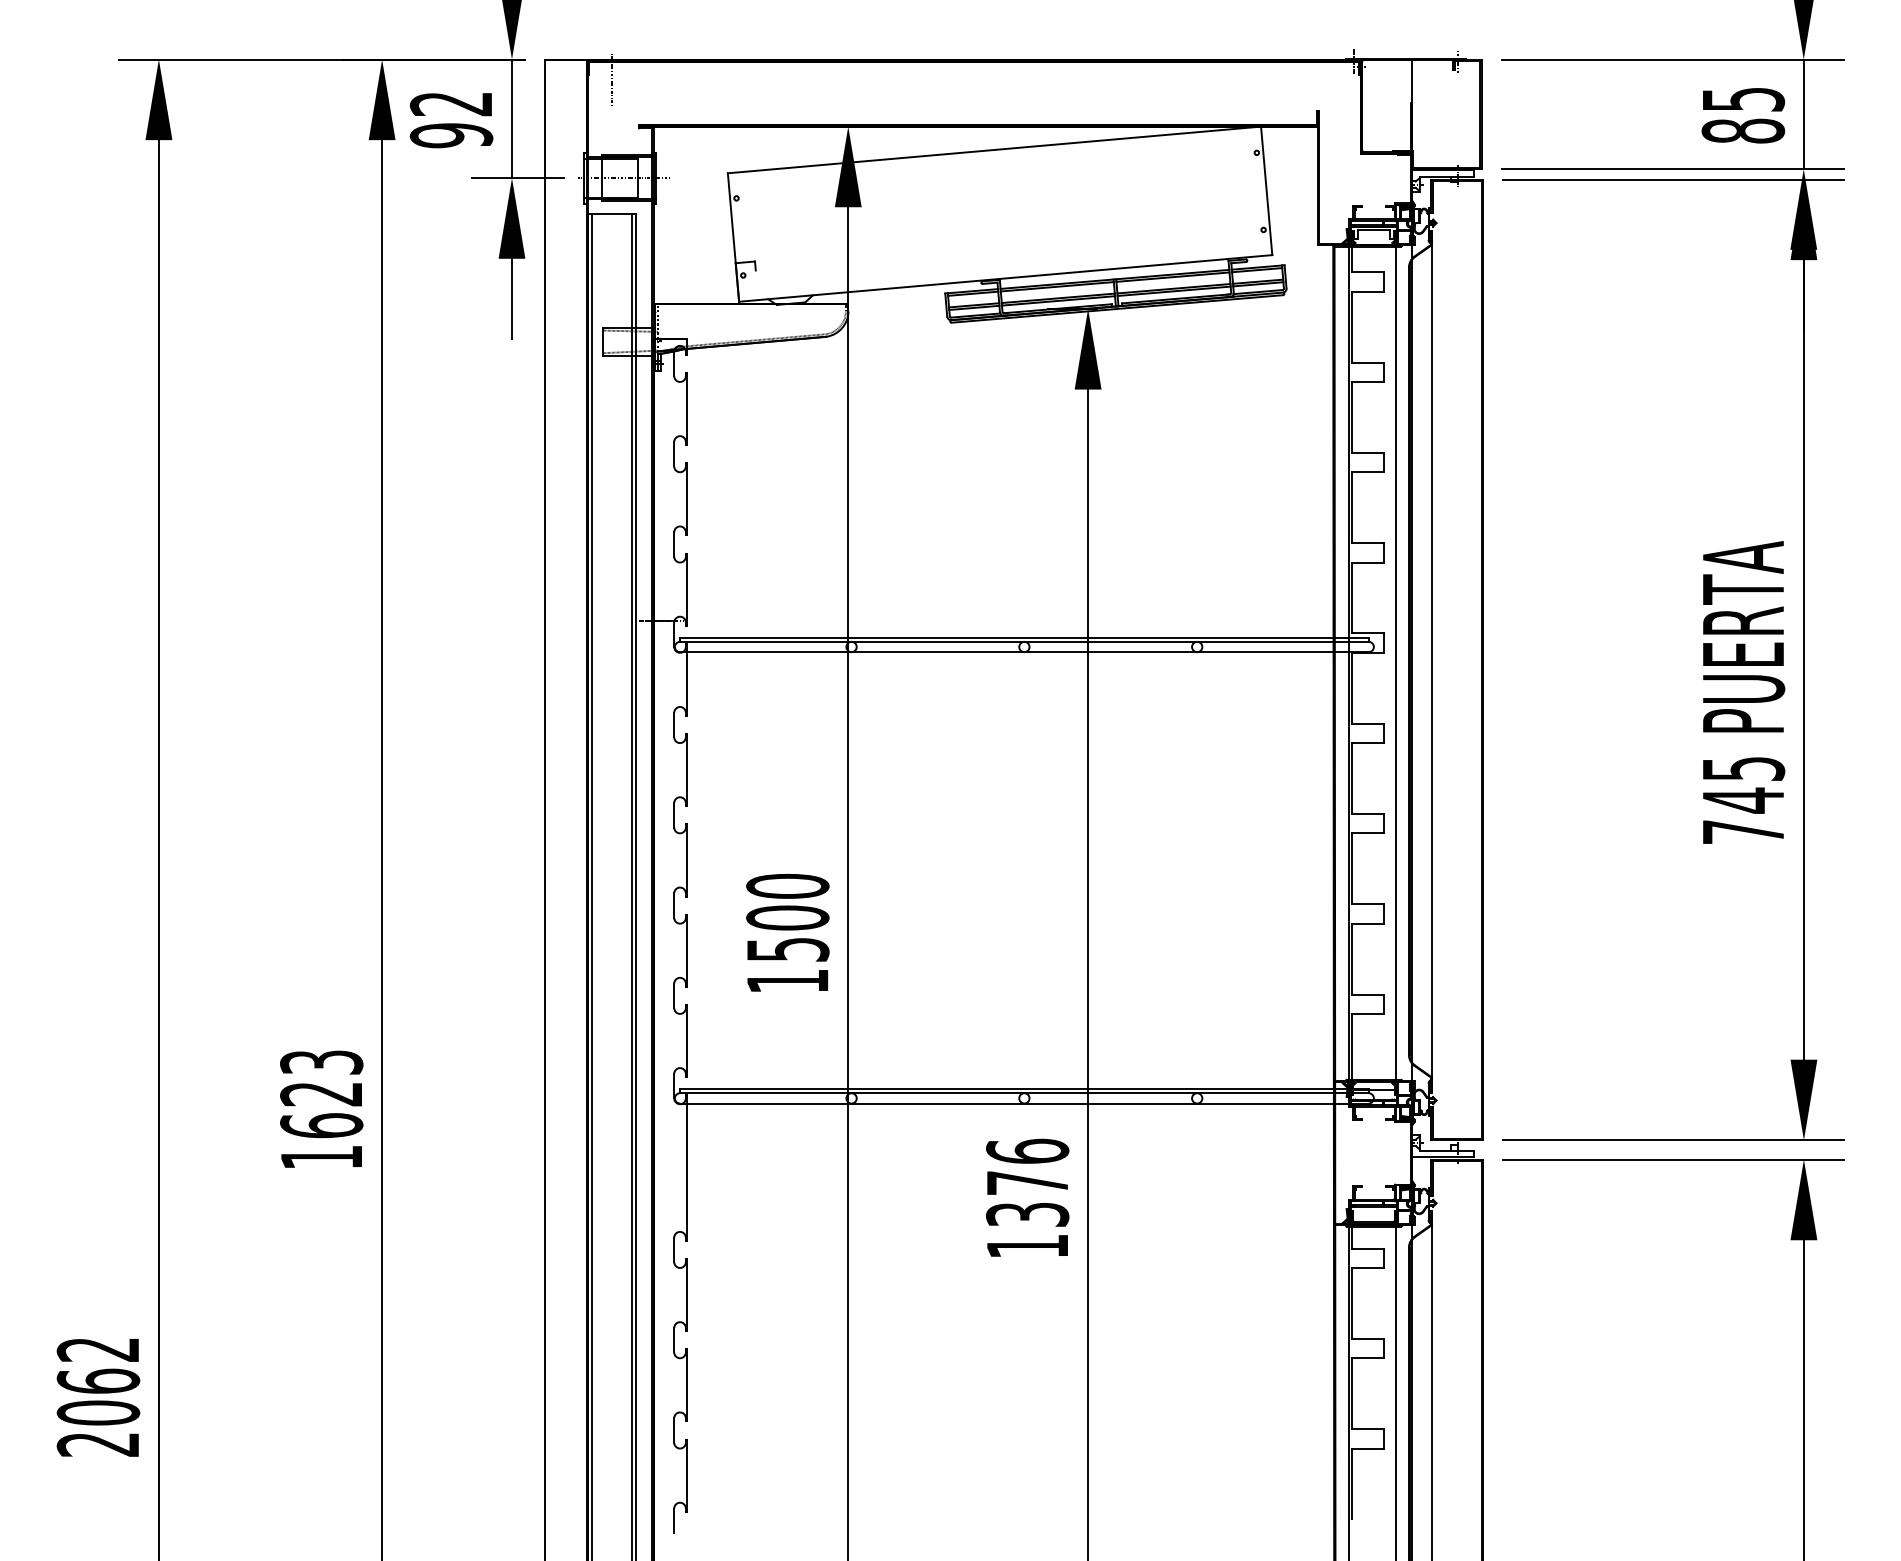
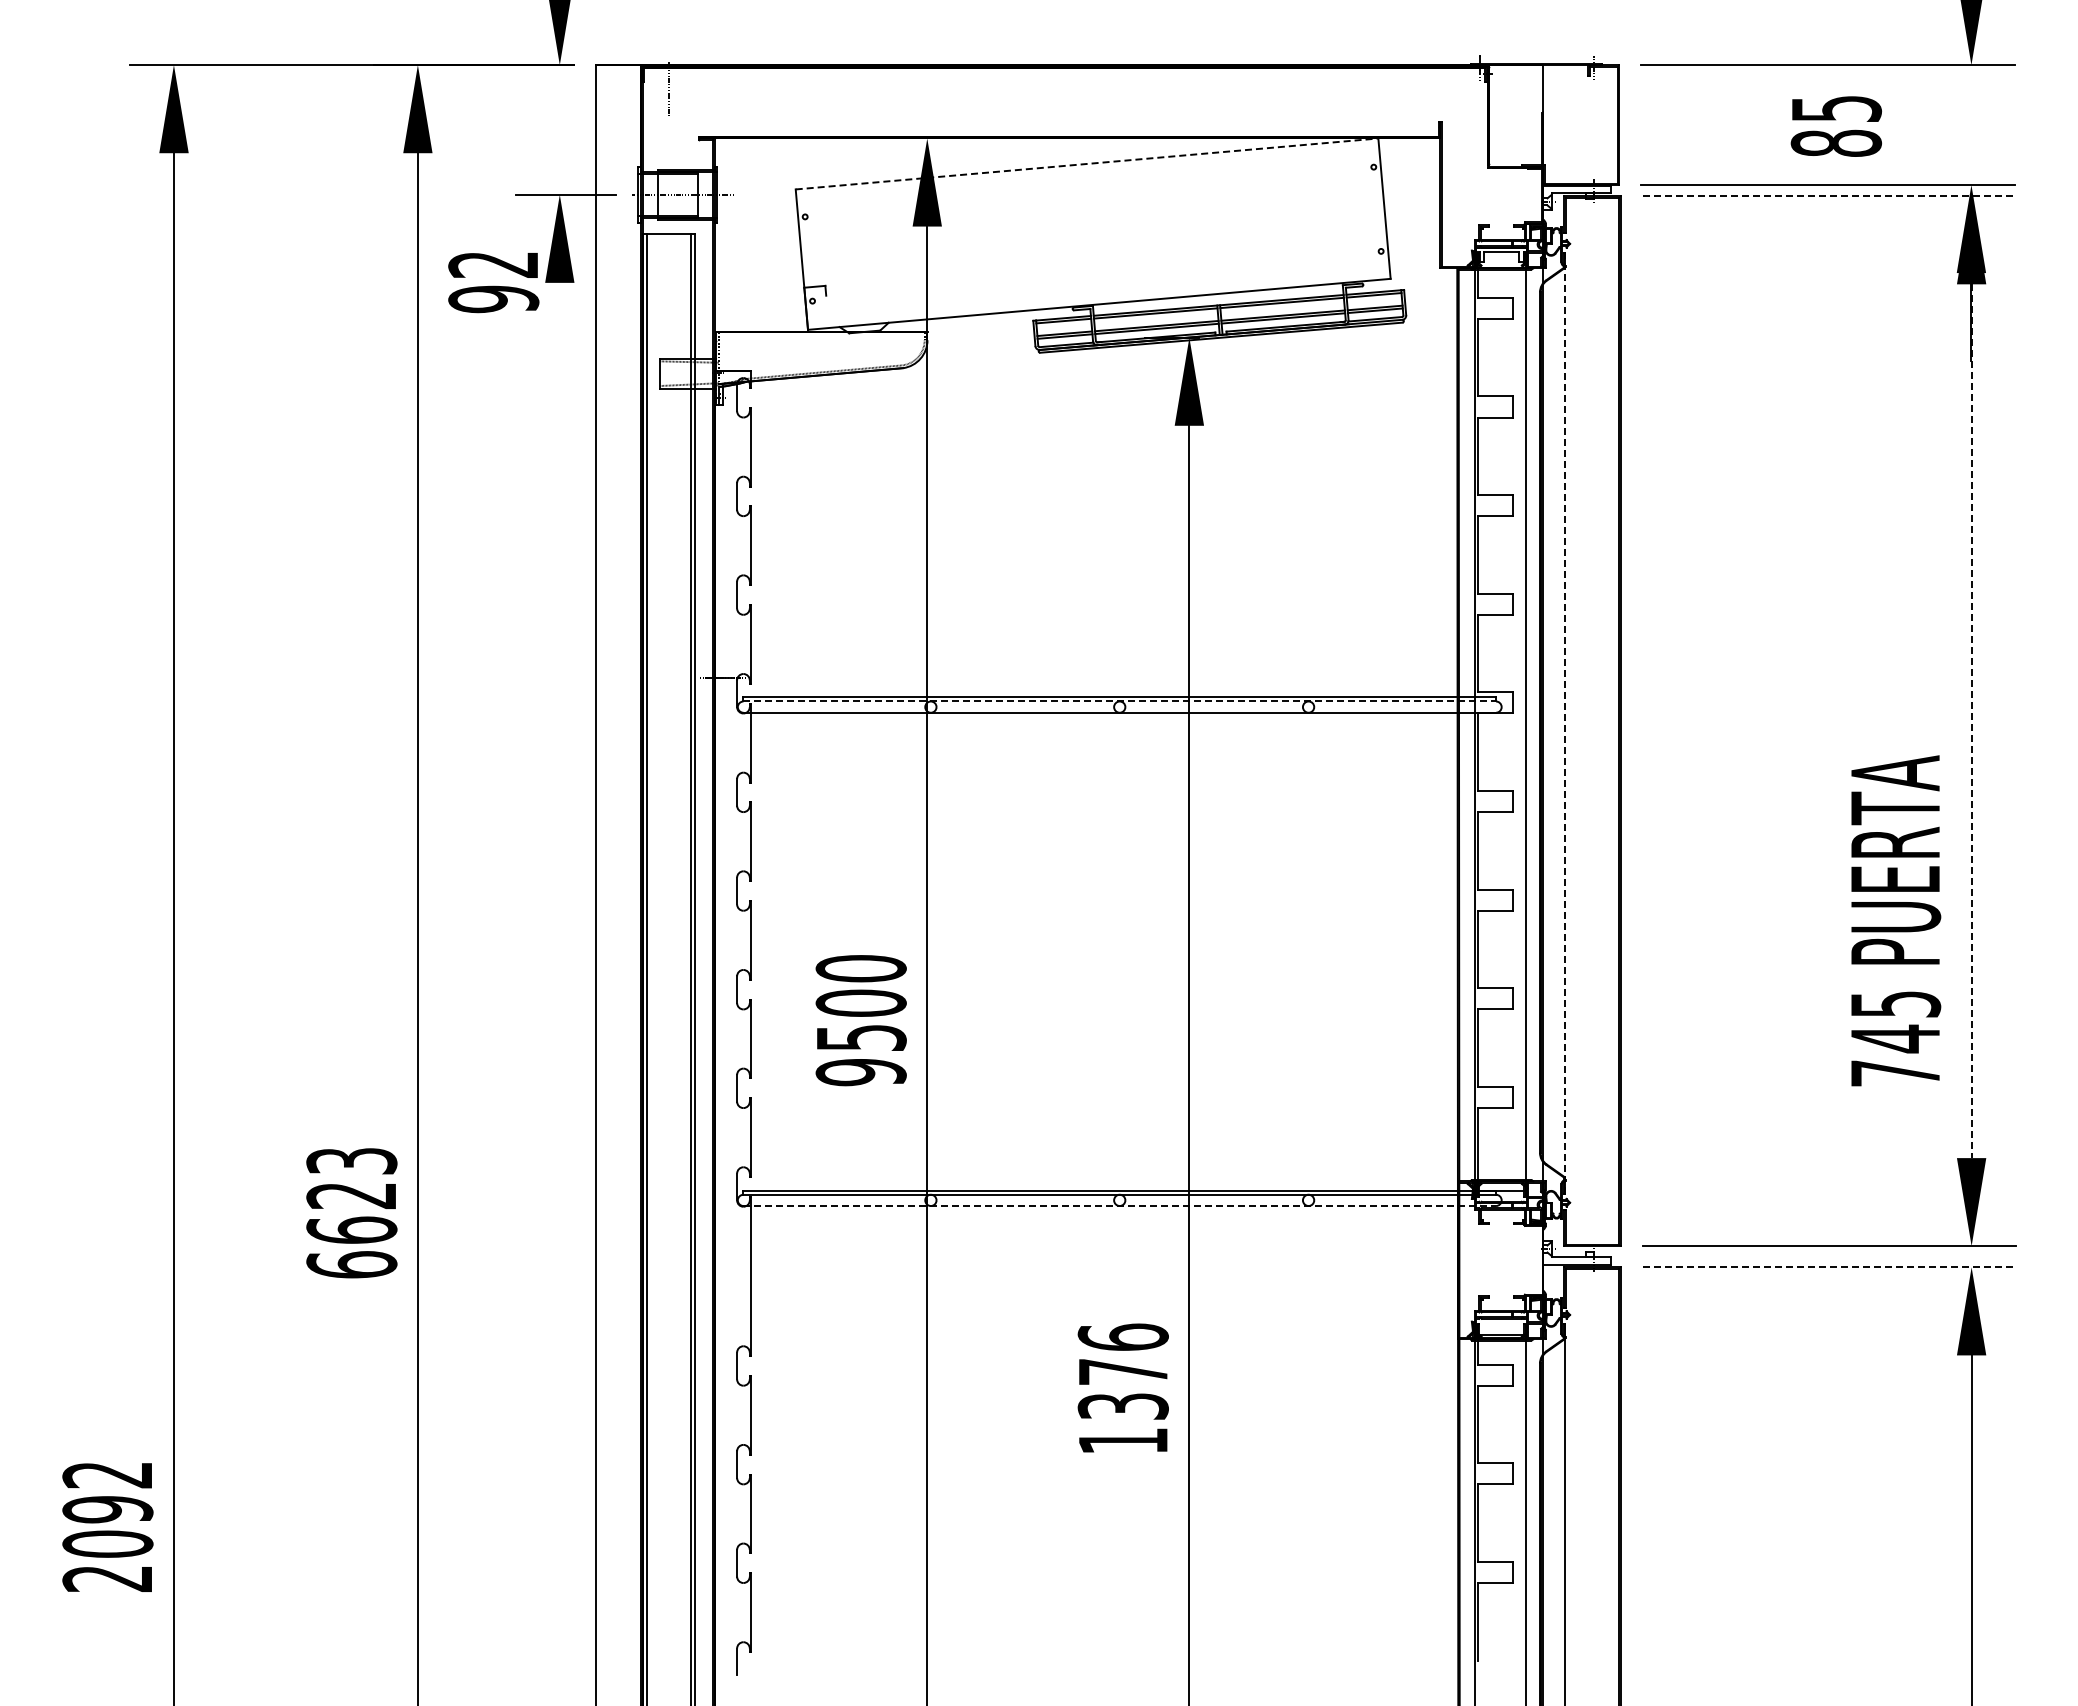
line: (1803, 113) -> (1971, 124), removed
text: (1742, 115) -> (1835, 126), moved
line: (511, 118) -> (559, 129), removed
text: (451, 121) -> (493, 283), moved
line: (994, 149) -> (1087, 163), solid -> dashed
line: (1673, 179) -> (1829, 196), solid -> dashed
line: (511, 298) -> (559, 326), removed
line: (1025, 641) -> (1120, 701), solid -> dashed
line: (1803, 660) -> (1971, 721), solid -> dashed
line: (1431, 661) -> (1564, 723), solid -> dashed
text: (1744, 692) -> (1896, 920), moved
text: (787, 981) -> (860, 1072), 1500 -> 9500
line: (1025, 1103) -> (1120, 1206), solid -> dashed
text: (321, 1157) -> (351, 1264), 1623 -> 6623
line: (1673, 1159) -> (1829, 1267), solid -> dashed
text: (1026, 1197) -> (1122, 1387), moved
text: (98, 1381) -> (107, 1509), 2062 -> 2092

